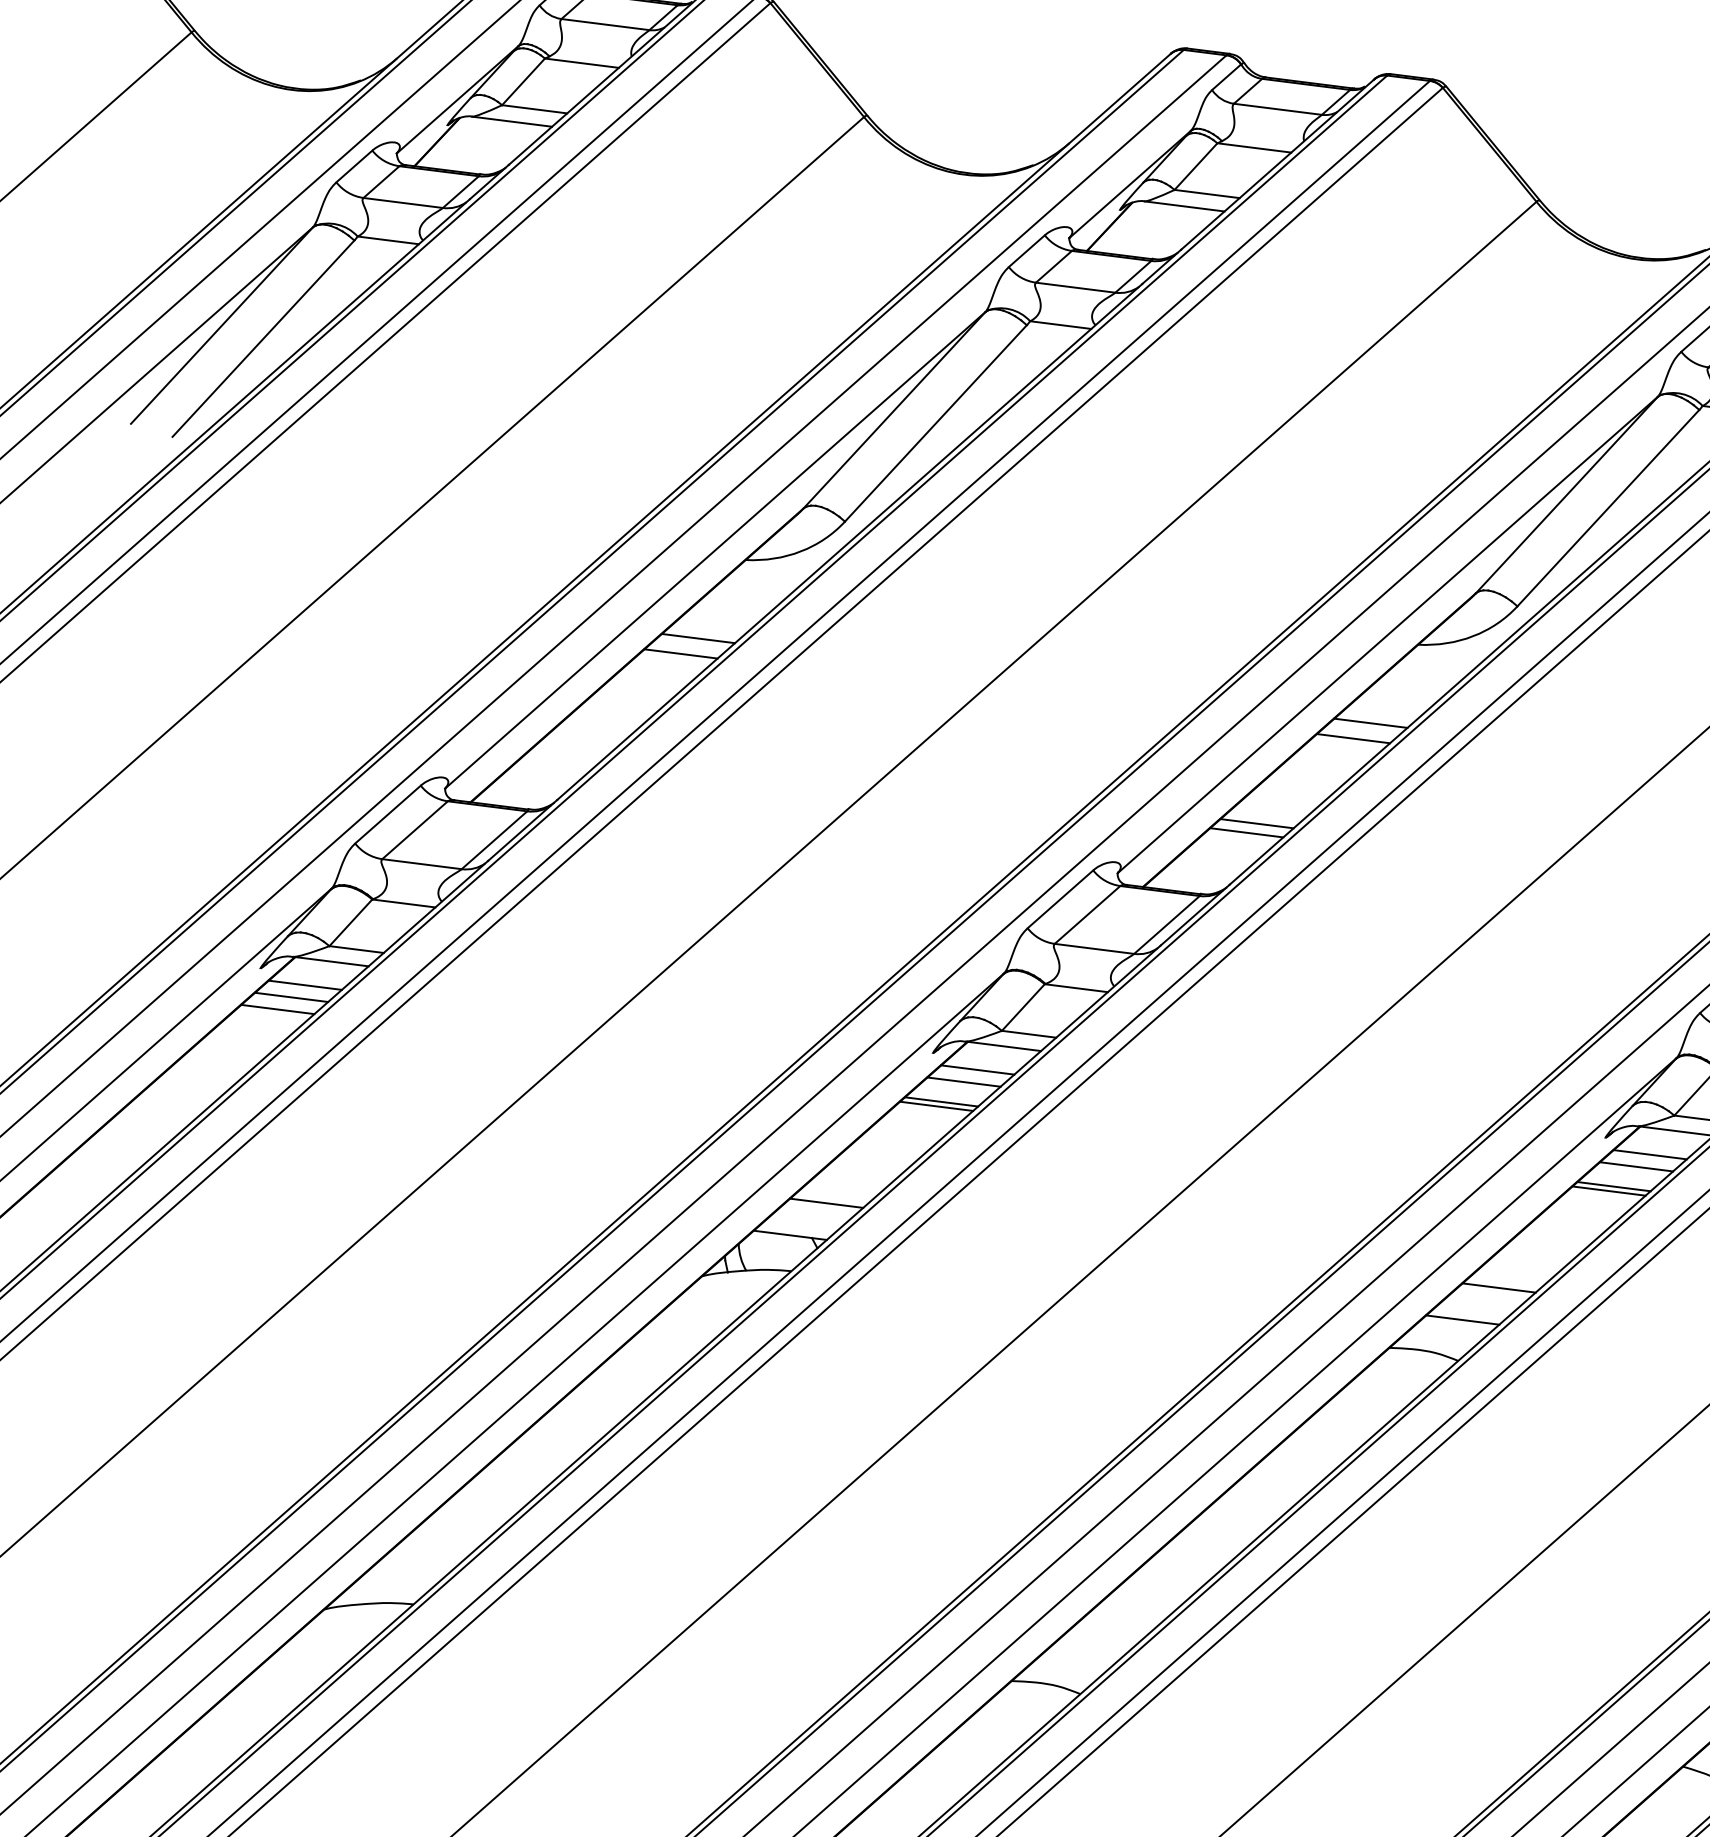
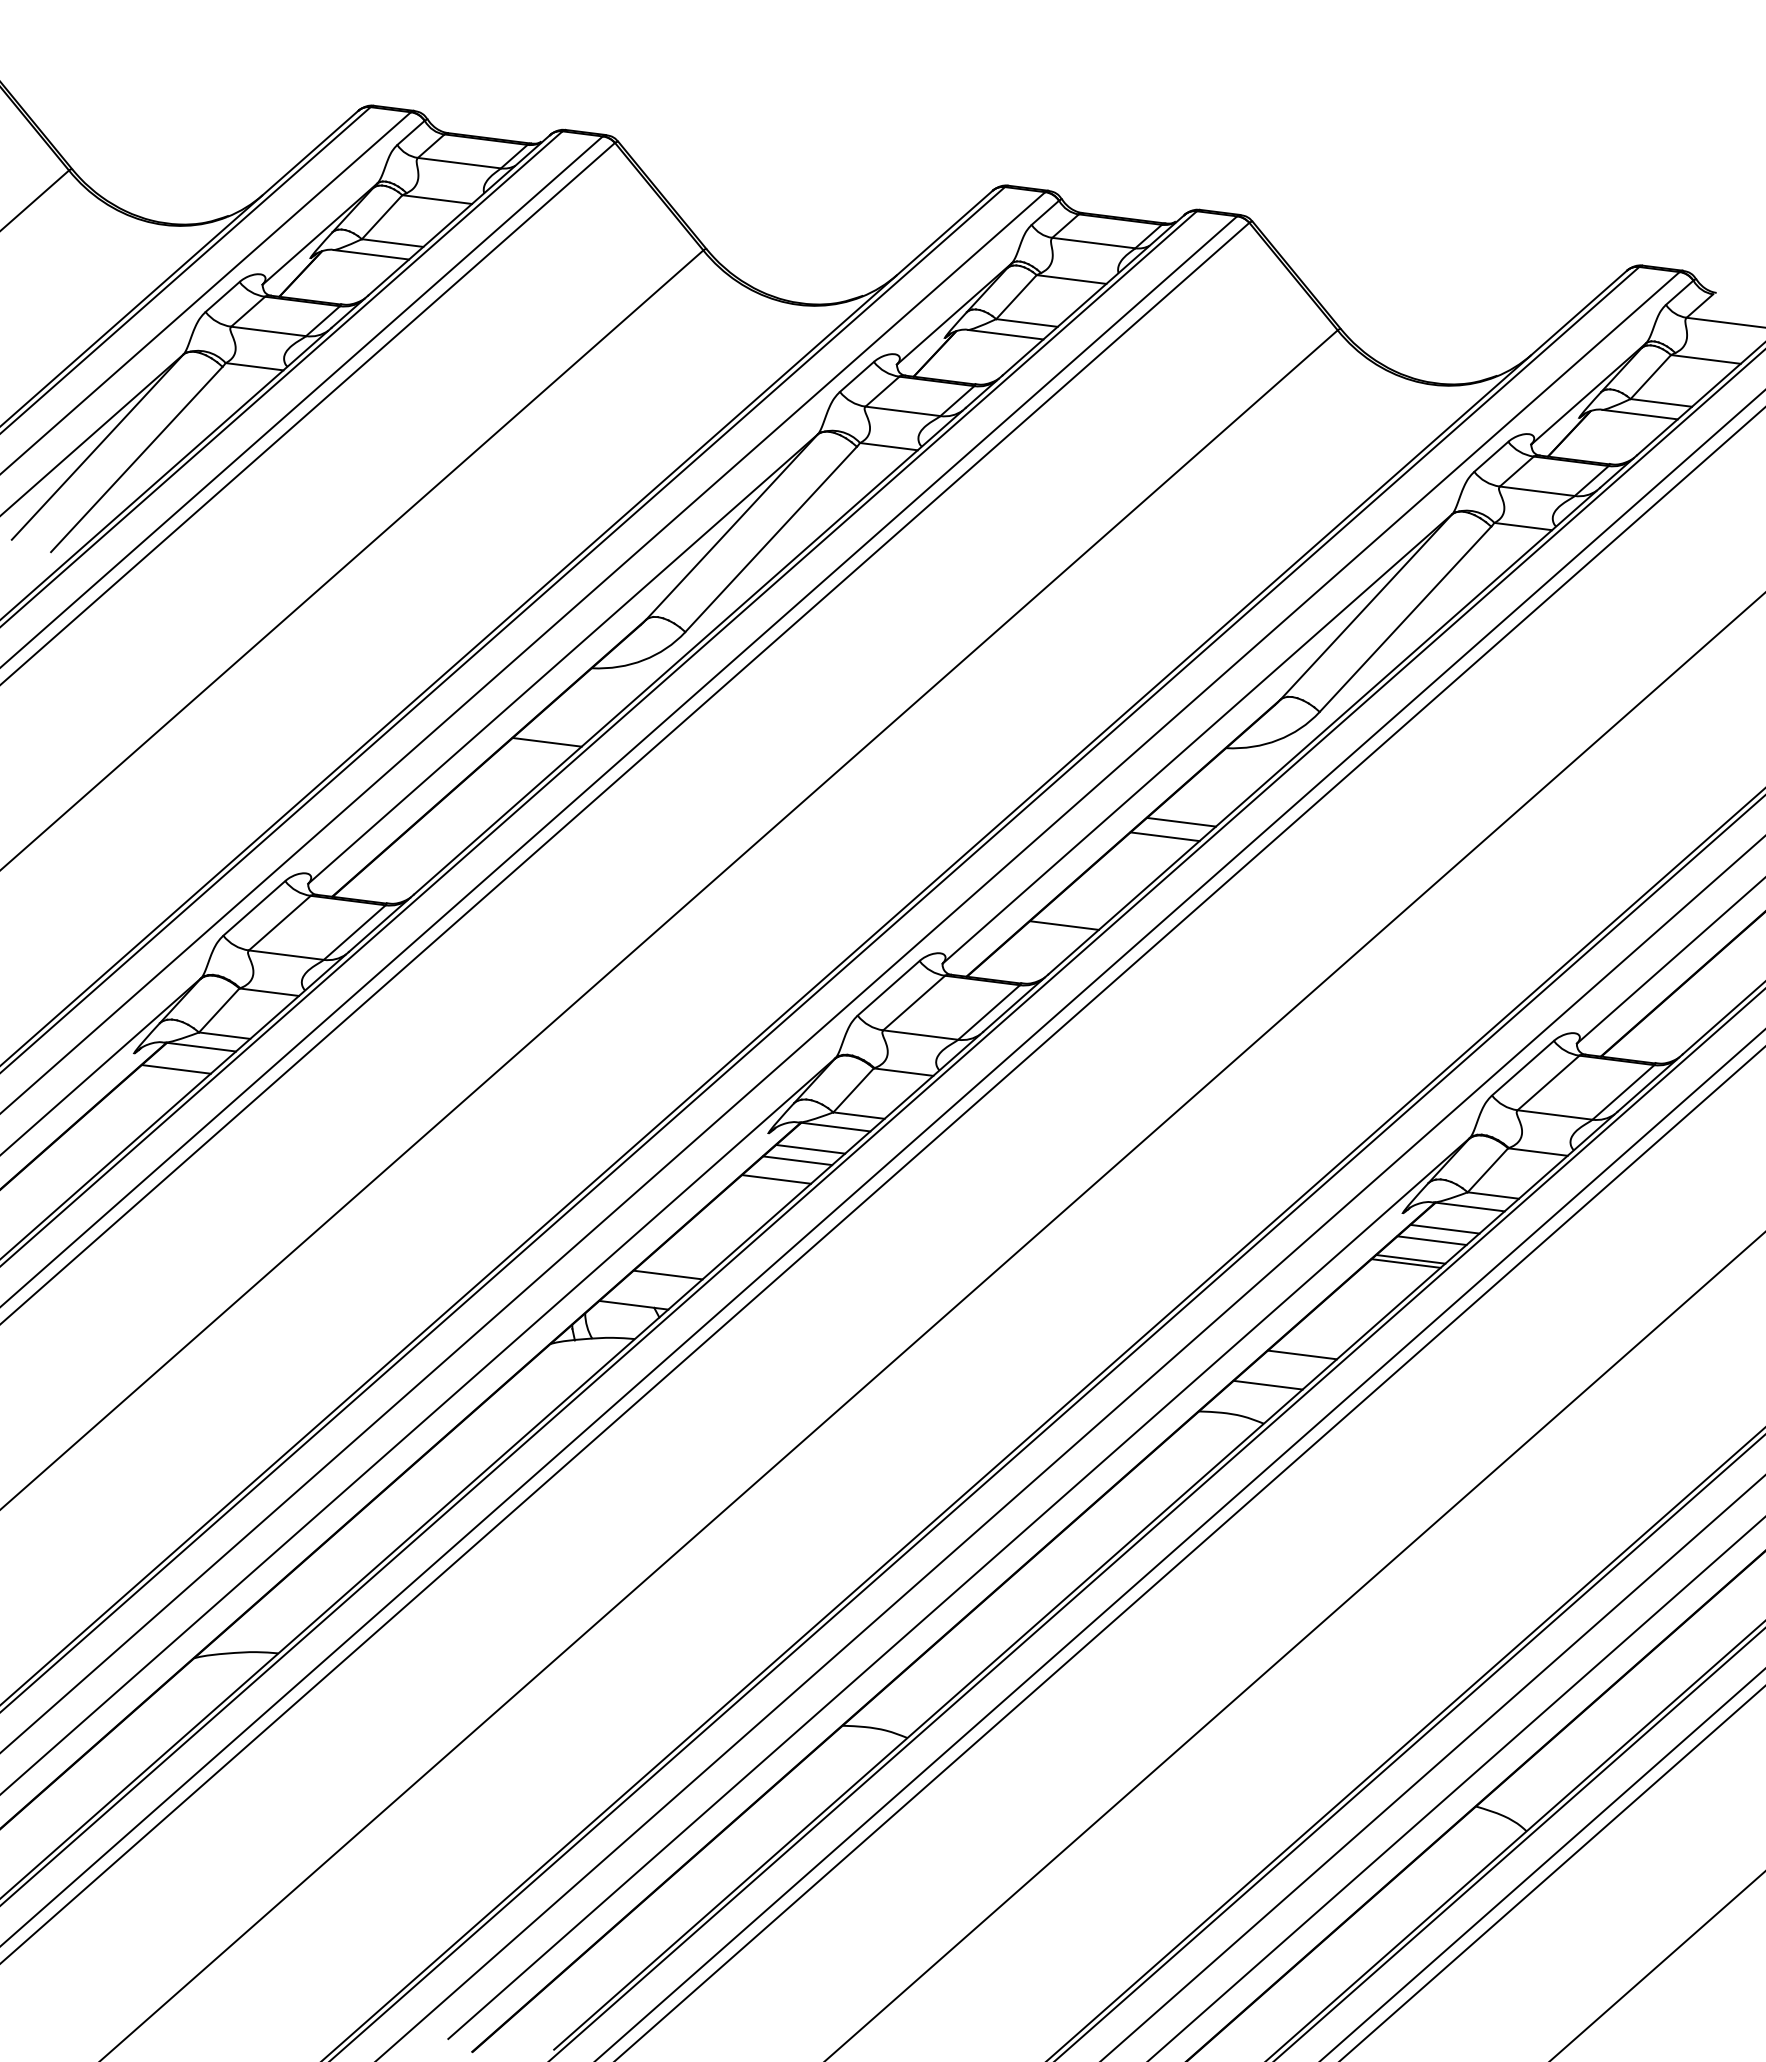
line: (680, 653) -> (530, 756), removed
line: (1256, 823) -> (1073, 916), removed
line: (290, 997) -> (162, 1080), removed
line: (276, 1008) -> (149, 1091), removed
line: (936, 1106) -> (771, 1183), removed

